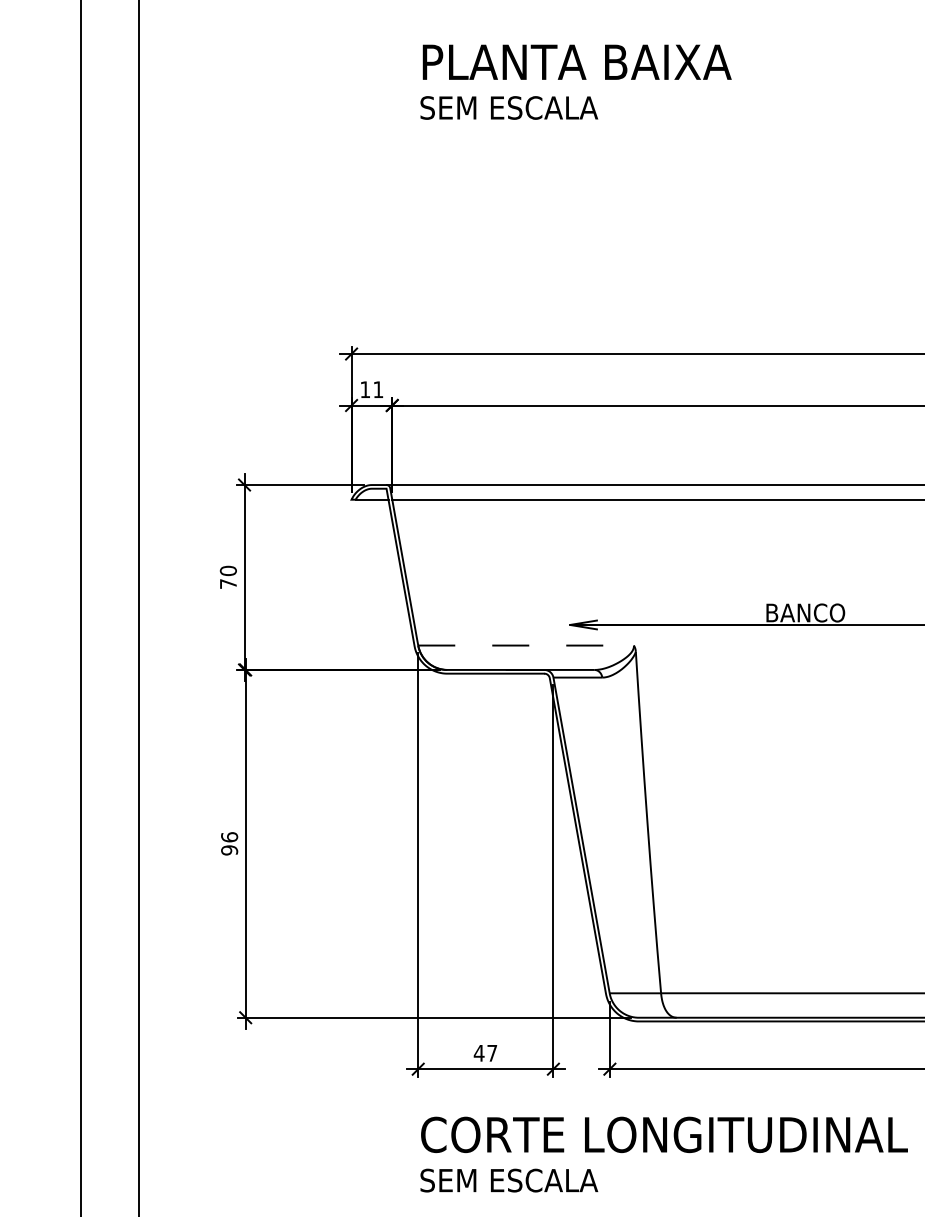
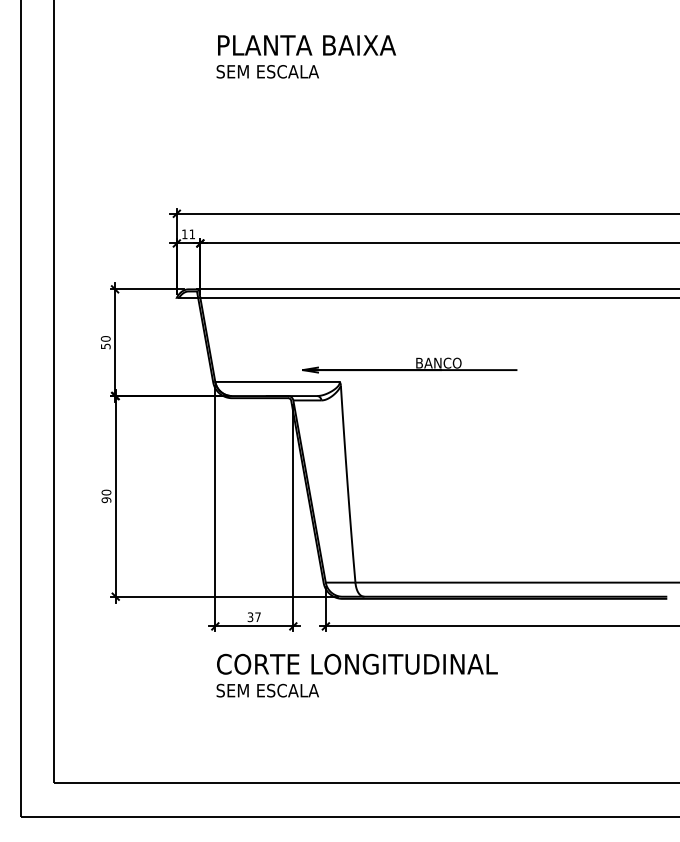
text: (227, 584) -> (105, 346), 70 -> 50
line: (527, 644) -> (278, 381), dashed -> solid
text: (229, 837) -> (106, 492), 96 -> 90
text: (479, 1053) -> (250, 617), 47 -> 37

